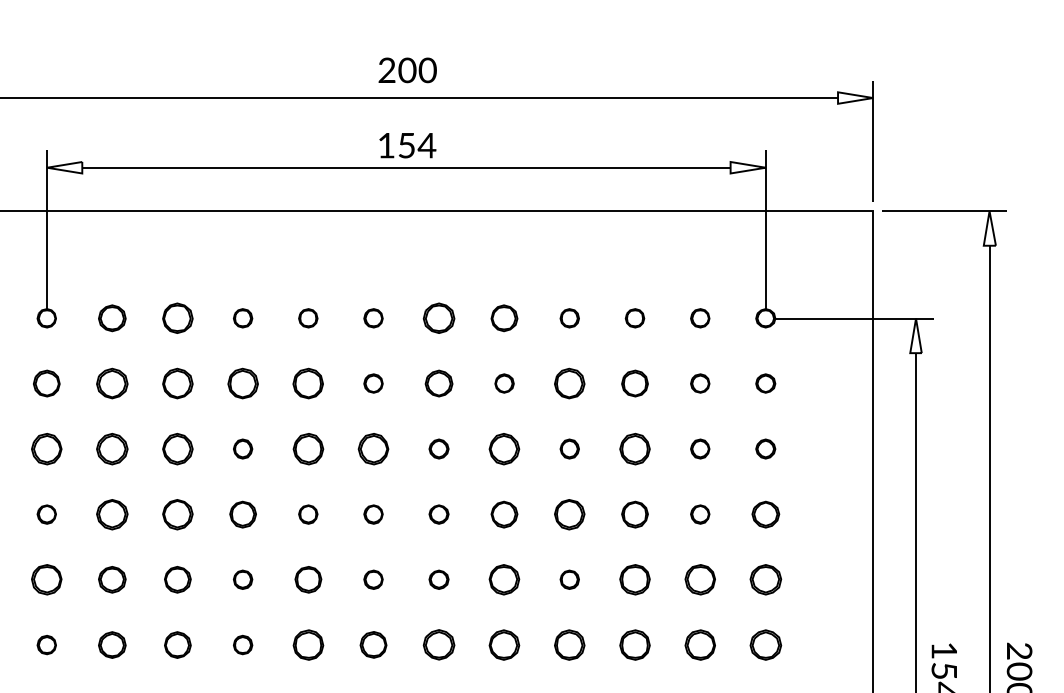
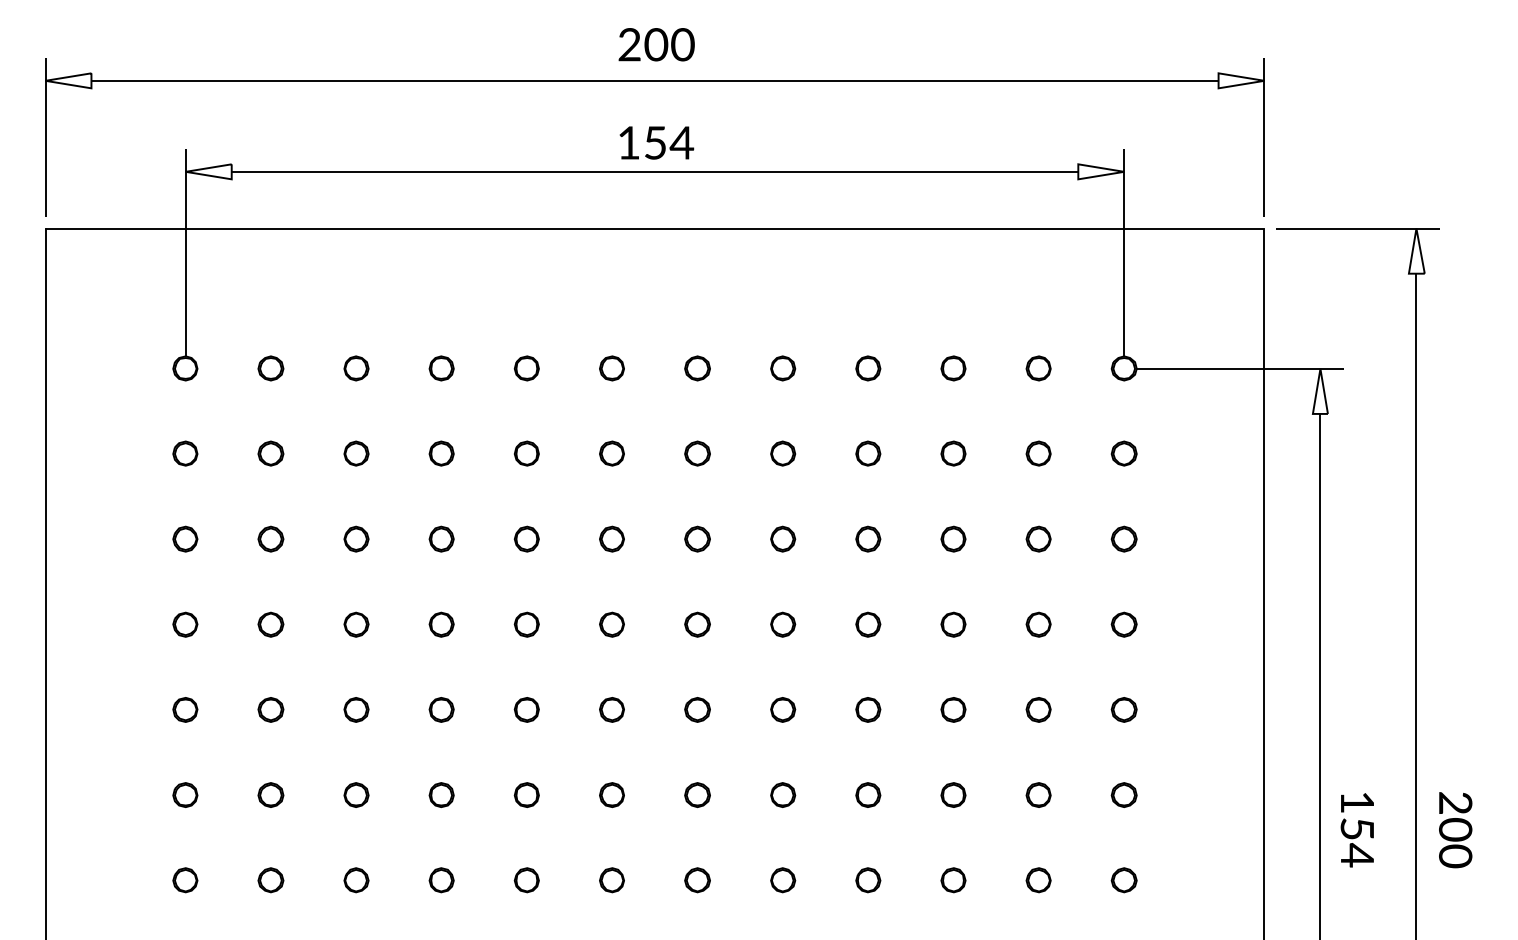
part: (111, 318) -> (270, 368), size x0.71
part: (177, 318) -> (356, 368), size x0.62
part: (438, 318) -> (697, 368), size x0.62
part: (504, 318) -> (783, 368), size x0.71
part: (46, 383) -> (185, 453), size x0.71
part: (111, 383) -> (270, 453), size x0.62
part: (177, 383) -> (356, 453), size x0.62
part: (242, 383) -> (441, 453), size x0.62
part: (308, 383) -> (526, 453), size x0.62
part: (438, 383) -> (697, 453), size x0.71
part: (569, 383) -> (868, 453), size x0.62
part: (635, 383) -> (953, 453), size x0.71
part: (46, 448) -> (185, 538), size x0.62
part: (111, 448) -> (270, 538), size x0.62
part: (177, 448) -> (356, 538), size x0.62
part: (308, 448) -> (526, 538), size x0.62
part: (373, 448) -> (611, 538), size x0.62
part: (504, 448) -> (783, 538), size x0.62
part: (635, 448) -> (953, 538), size x0.62
part: (111, 514) -> (270, 624), size x0.62
part: (177, 514) -> (356, 624), size x0.62
part: (242, 514) -> (441, 624), size x0.71
part: (504, 514) -> (783, 624), size x0.71
part: (569, 514) -> (868, 624), size x0.62
part: (635, 514) -> (953, 624), size x0.71
part: (765, 514) -> (1123, 624), size x0.71
part: (46, 579) -> (185, 709), size x0.62
part: (111, 579) -> (270, 709), size x0.71
part: (177, 579) -> (356, 709), size x0.71
part: (308, 579) -> (526, 709), size x0.71
part: (504, 579) -> (783, 709), size x0.62
part: (635, 579) -> (953, 709), size x0.62
part: (700, 579) -> (1038, 709), size x0.62
part: (765, 579) -> (1123, 709), size x0.62
part: (111, 644) -> (270, 794), size x0.71
part: (177, 644) -> (356, 794), size x0.71
part: (308, 644) -> (526, 794), size x0.62
part: (504, 644) -> (783, 794), size x0.62
part: (569, 644) -> (868, 794), size x0.62
part: (635, 644) -> (953, 794), size x0.62
part: (700, 644) -> (1038, 794), size x0.62
part: (765, 644) -> (1123, 794), size x0.62
part: (373, 645) -> (611, 795), size x0.71
part: (438, 645) -> (697, 795), size x0.62

